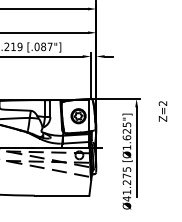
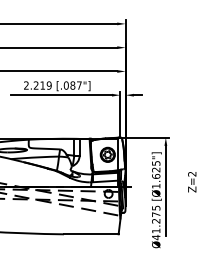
text: (163, 111) -> (192, 182), moved

